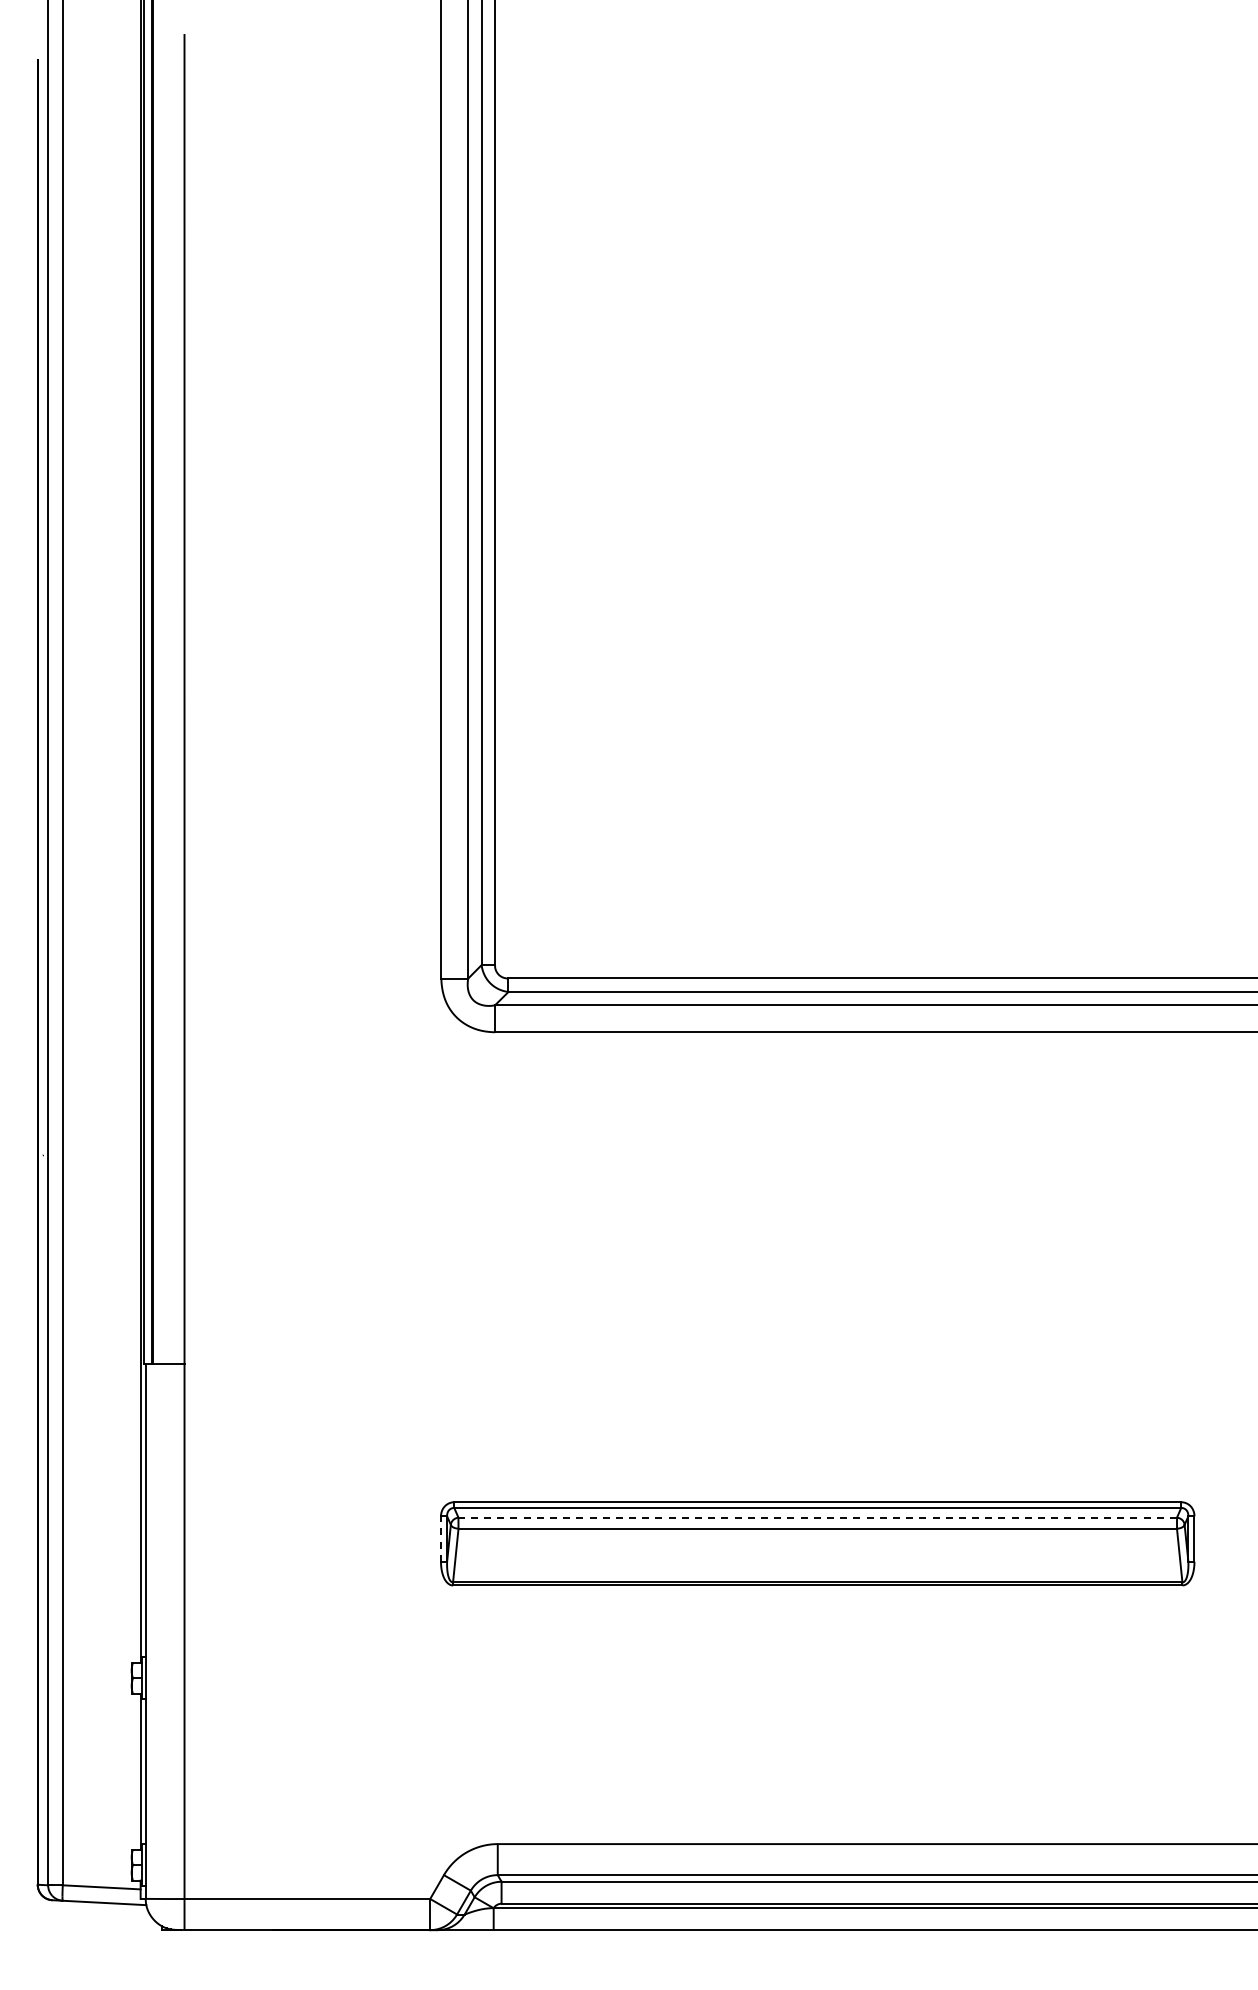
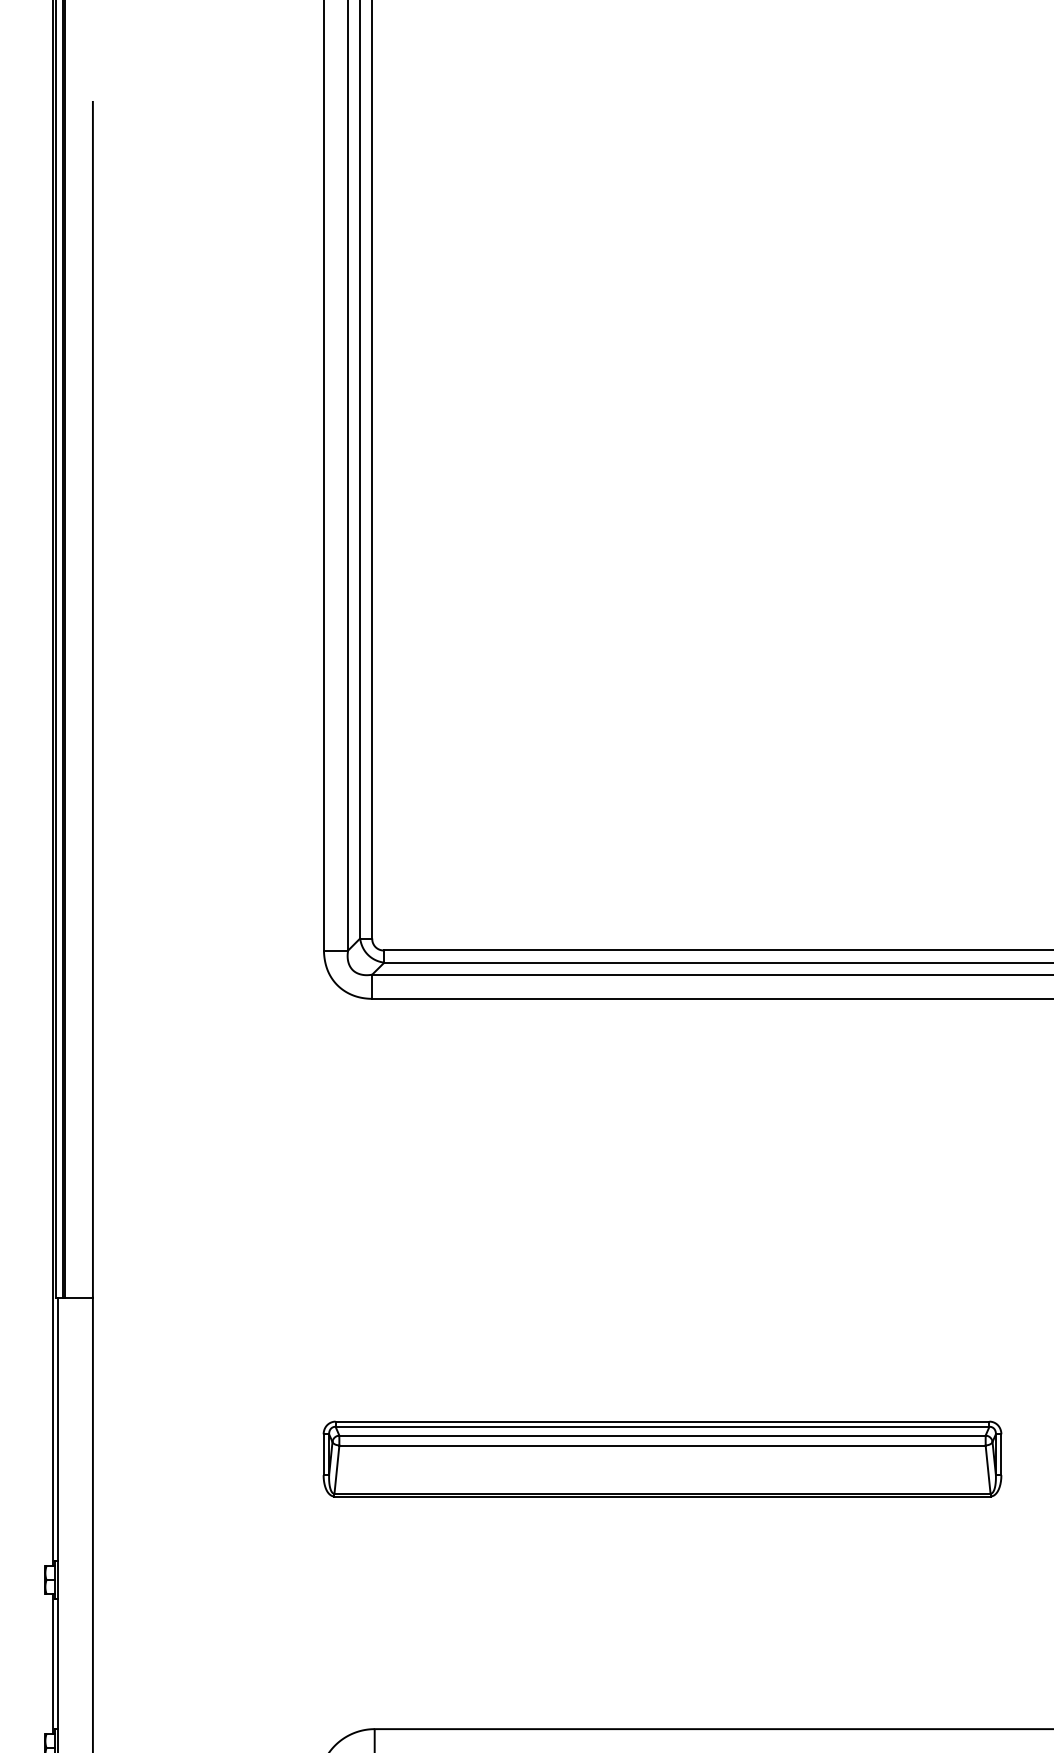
line: (817, 1517) -> (662, 1435), dashed -> solid
line: (441, 1539) -> (324, 1455), dashed -> solid

